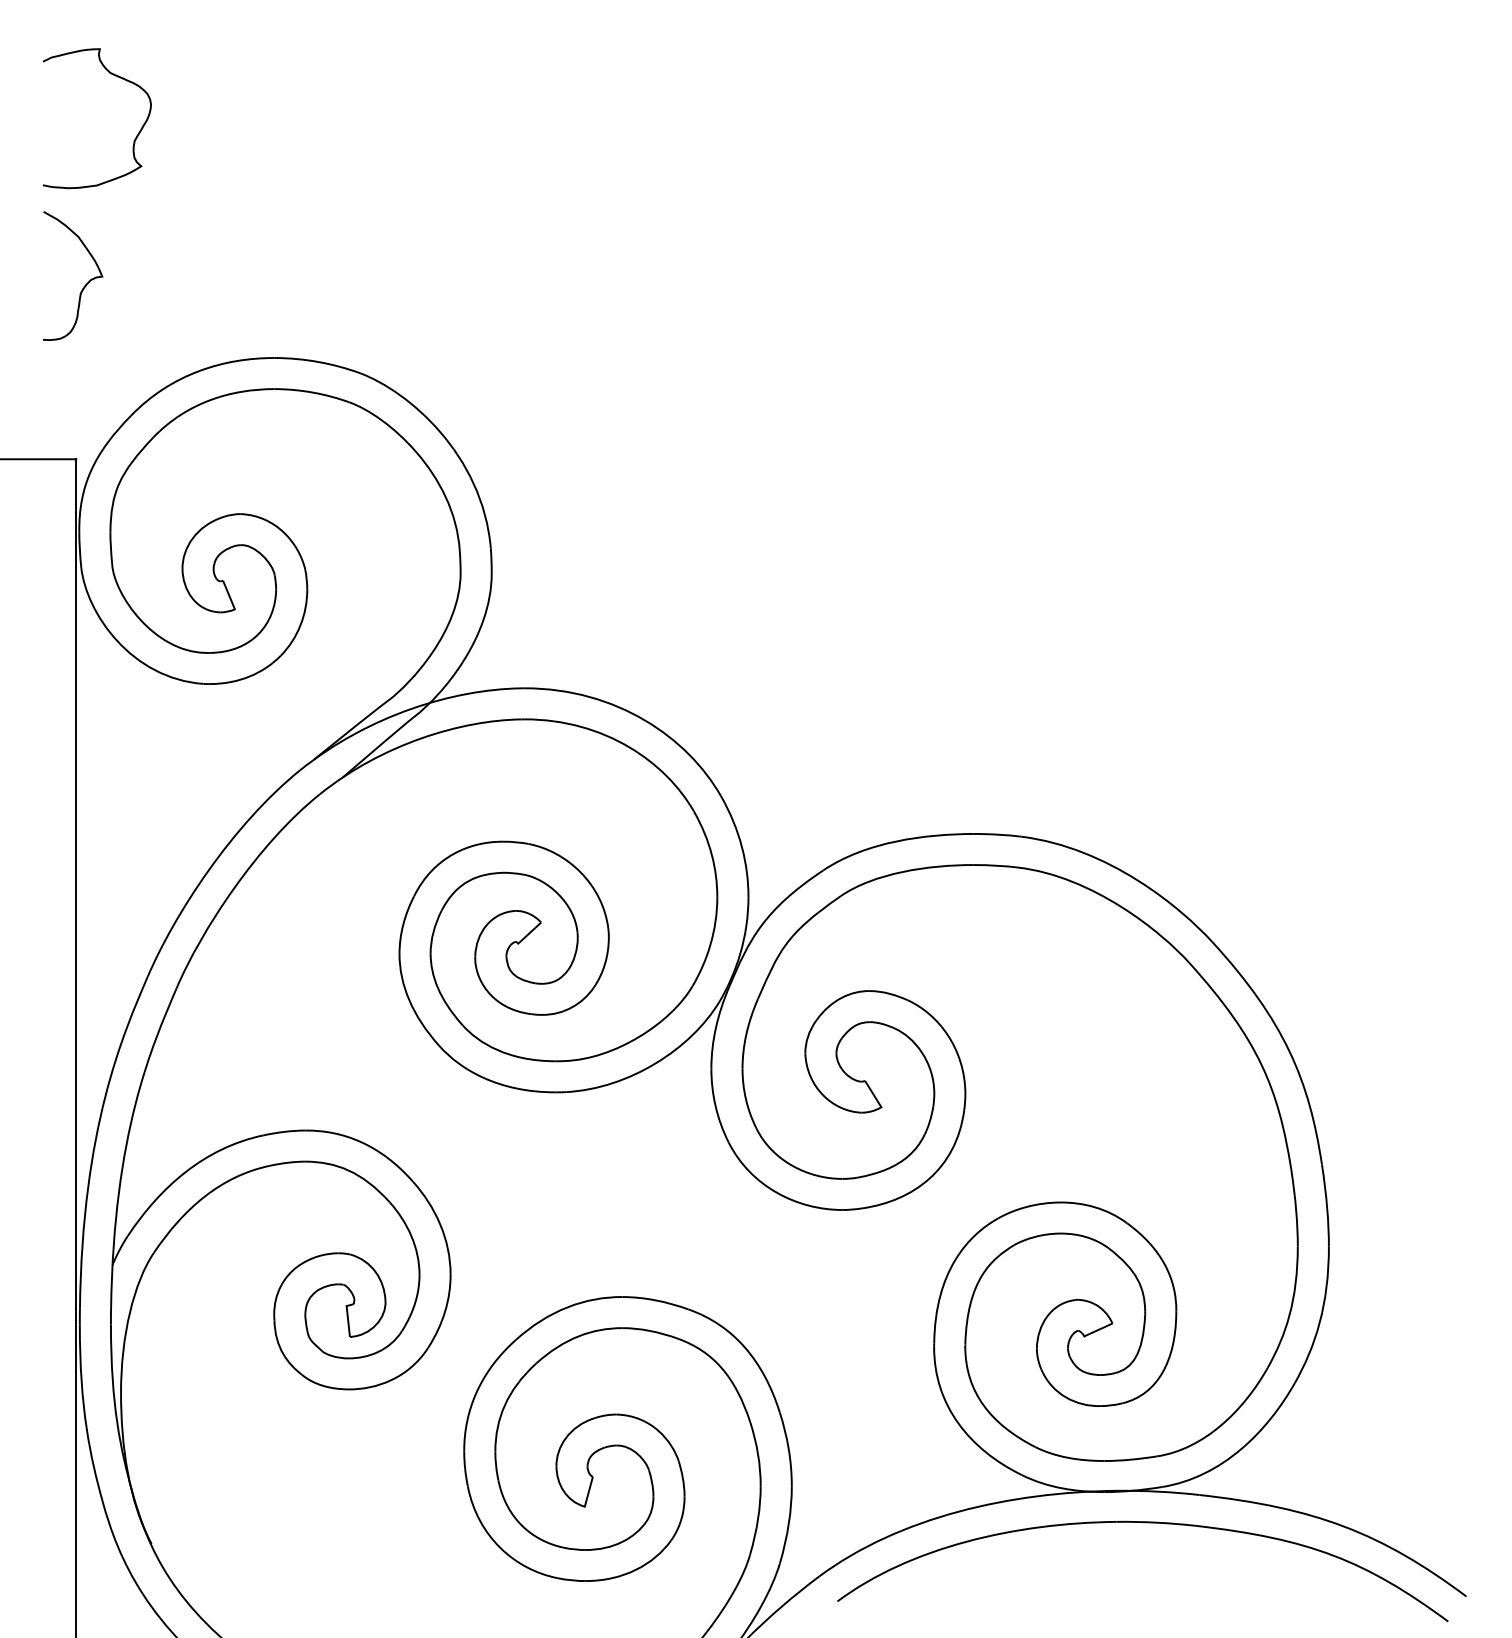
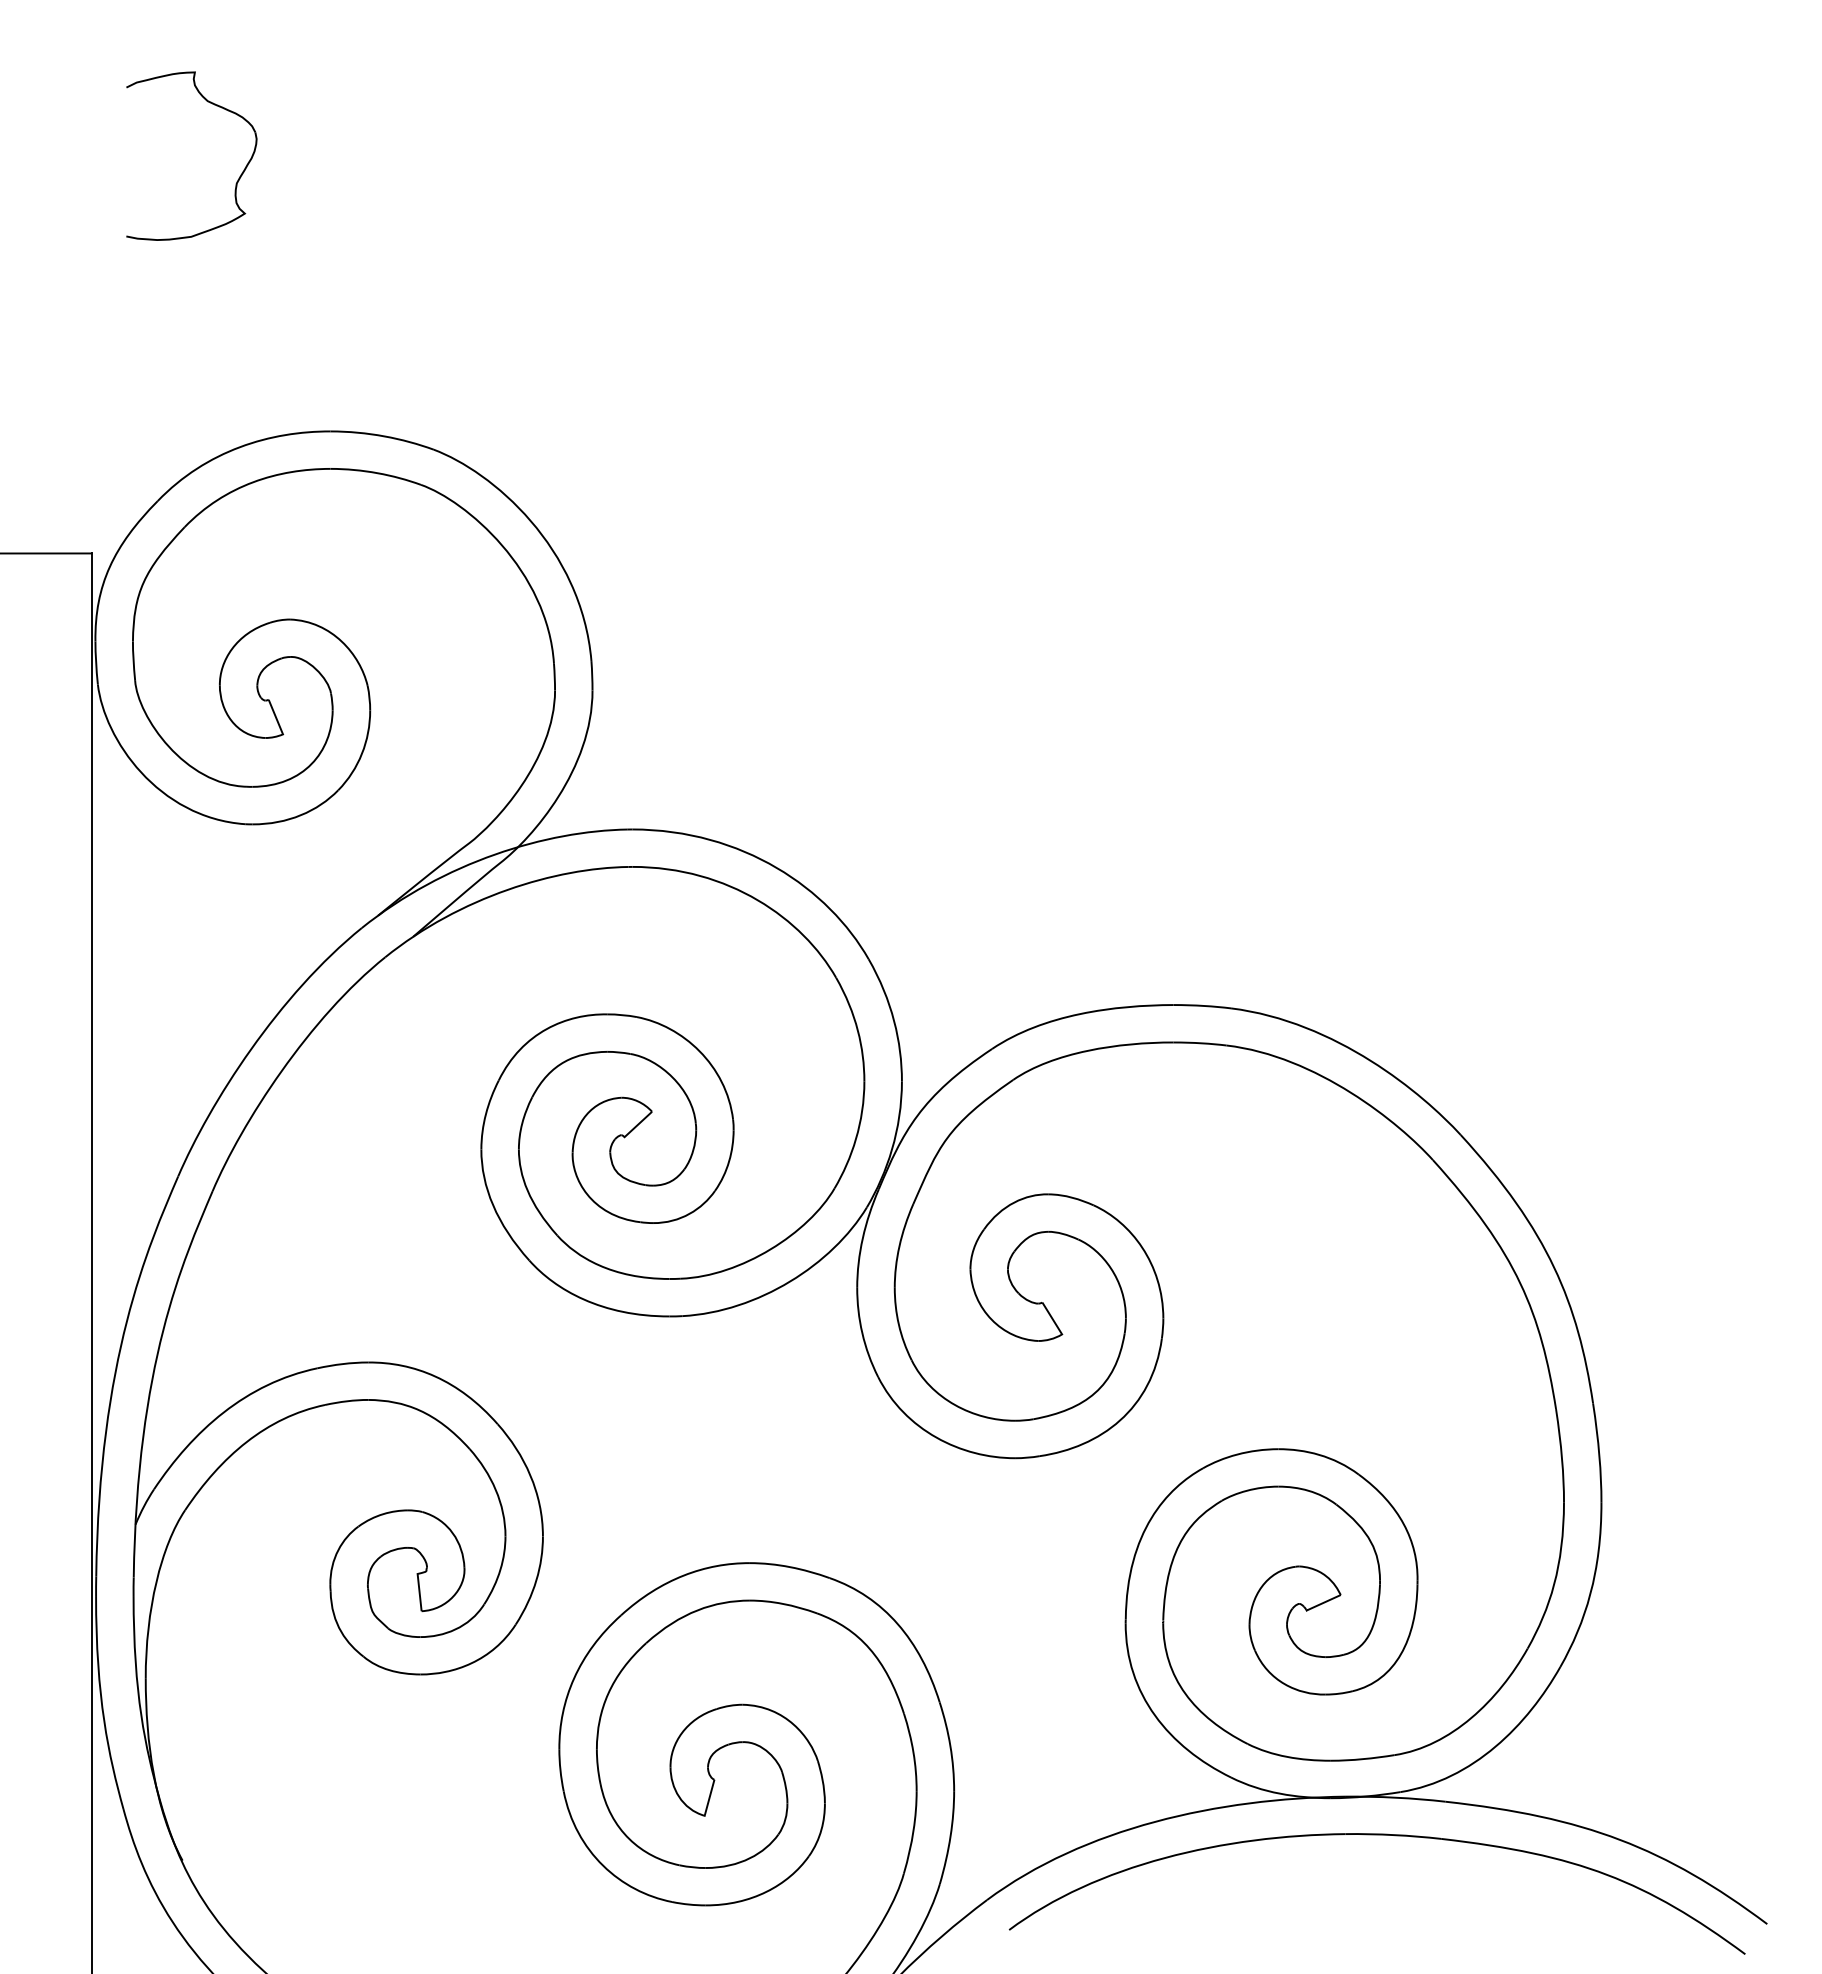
part: (135, 137) -> (237, 178), moved
part: (84, 285) -> (101, 344), removed

